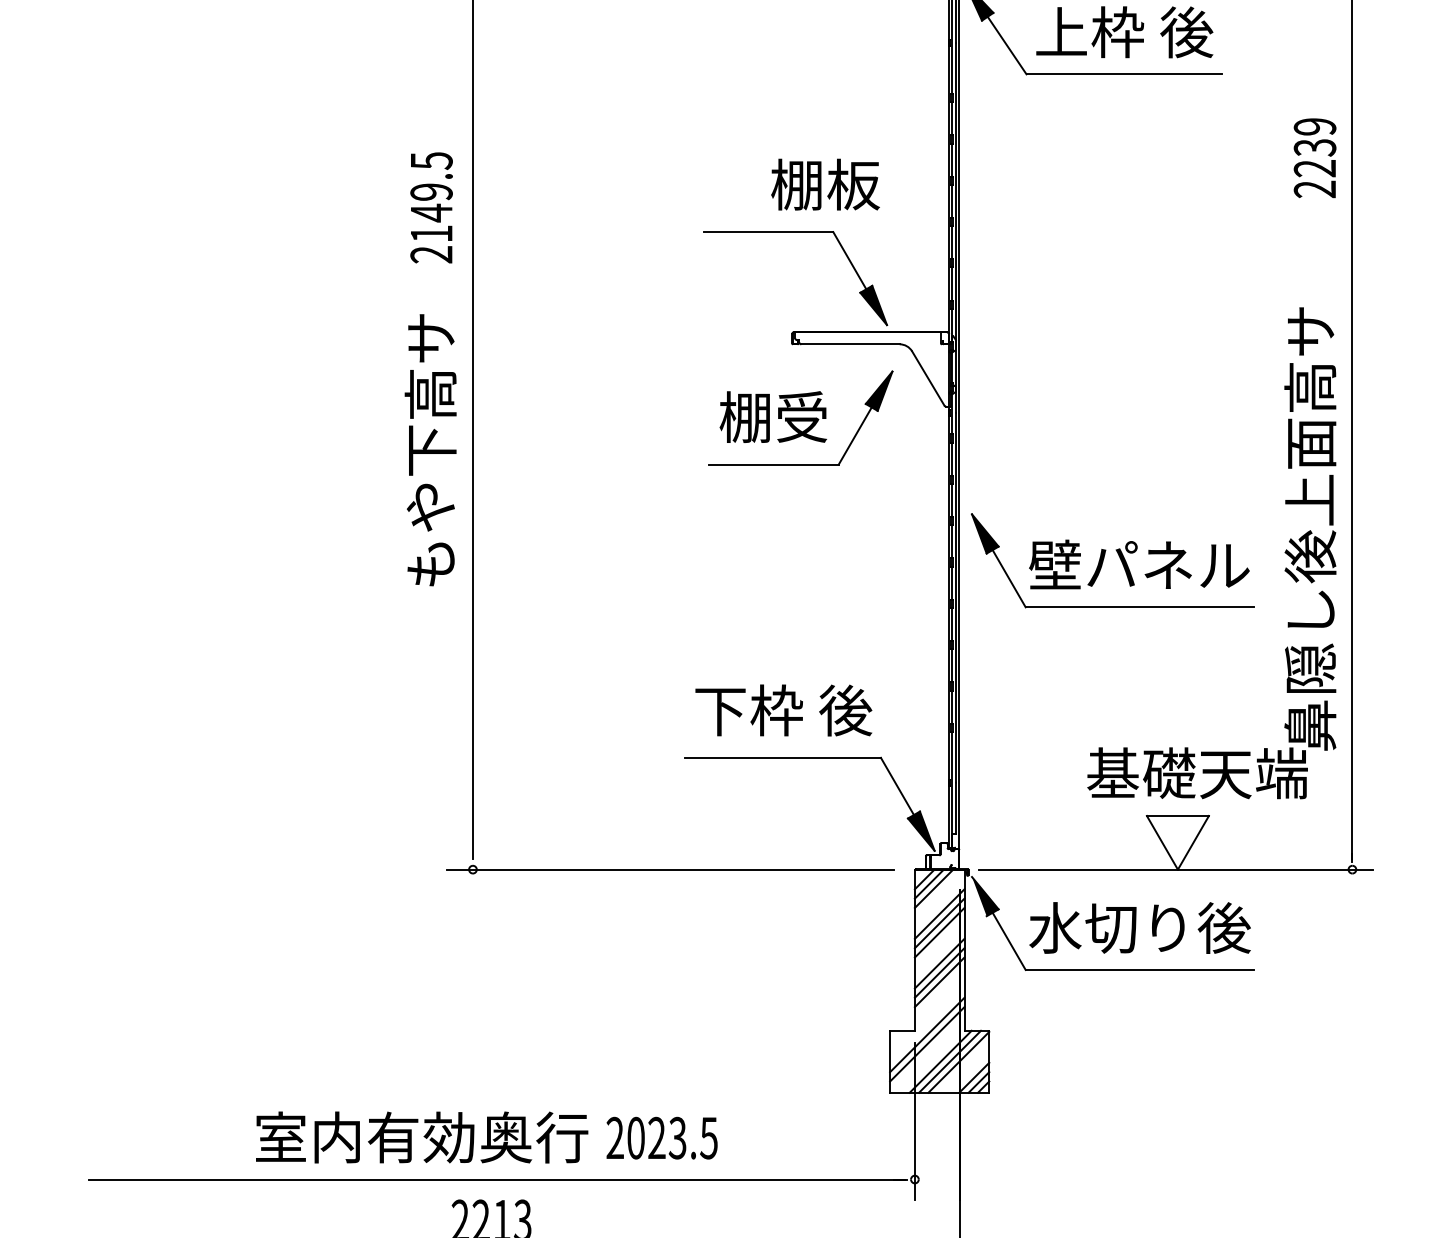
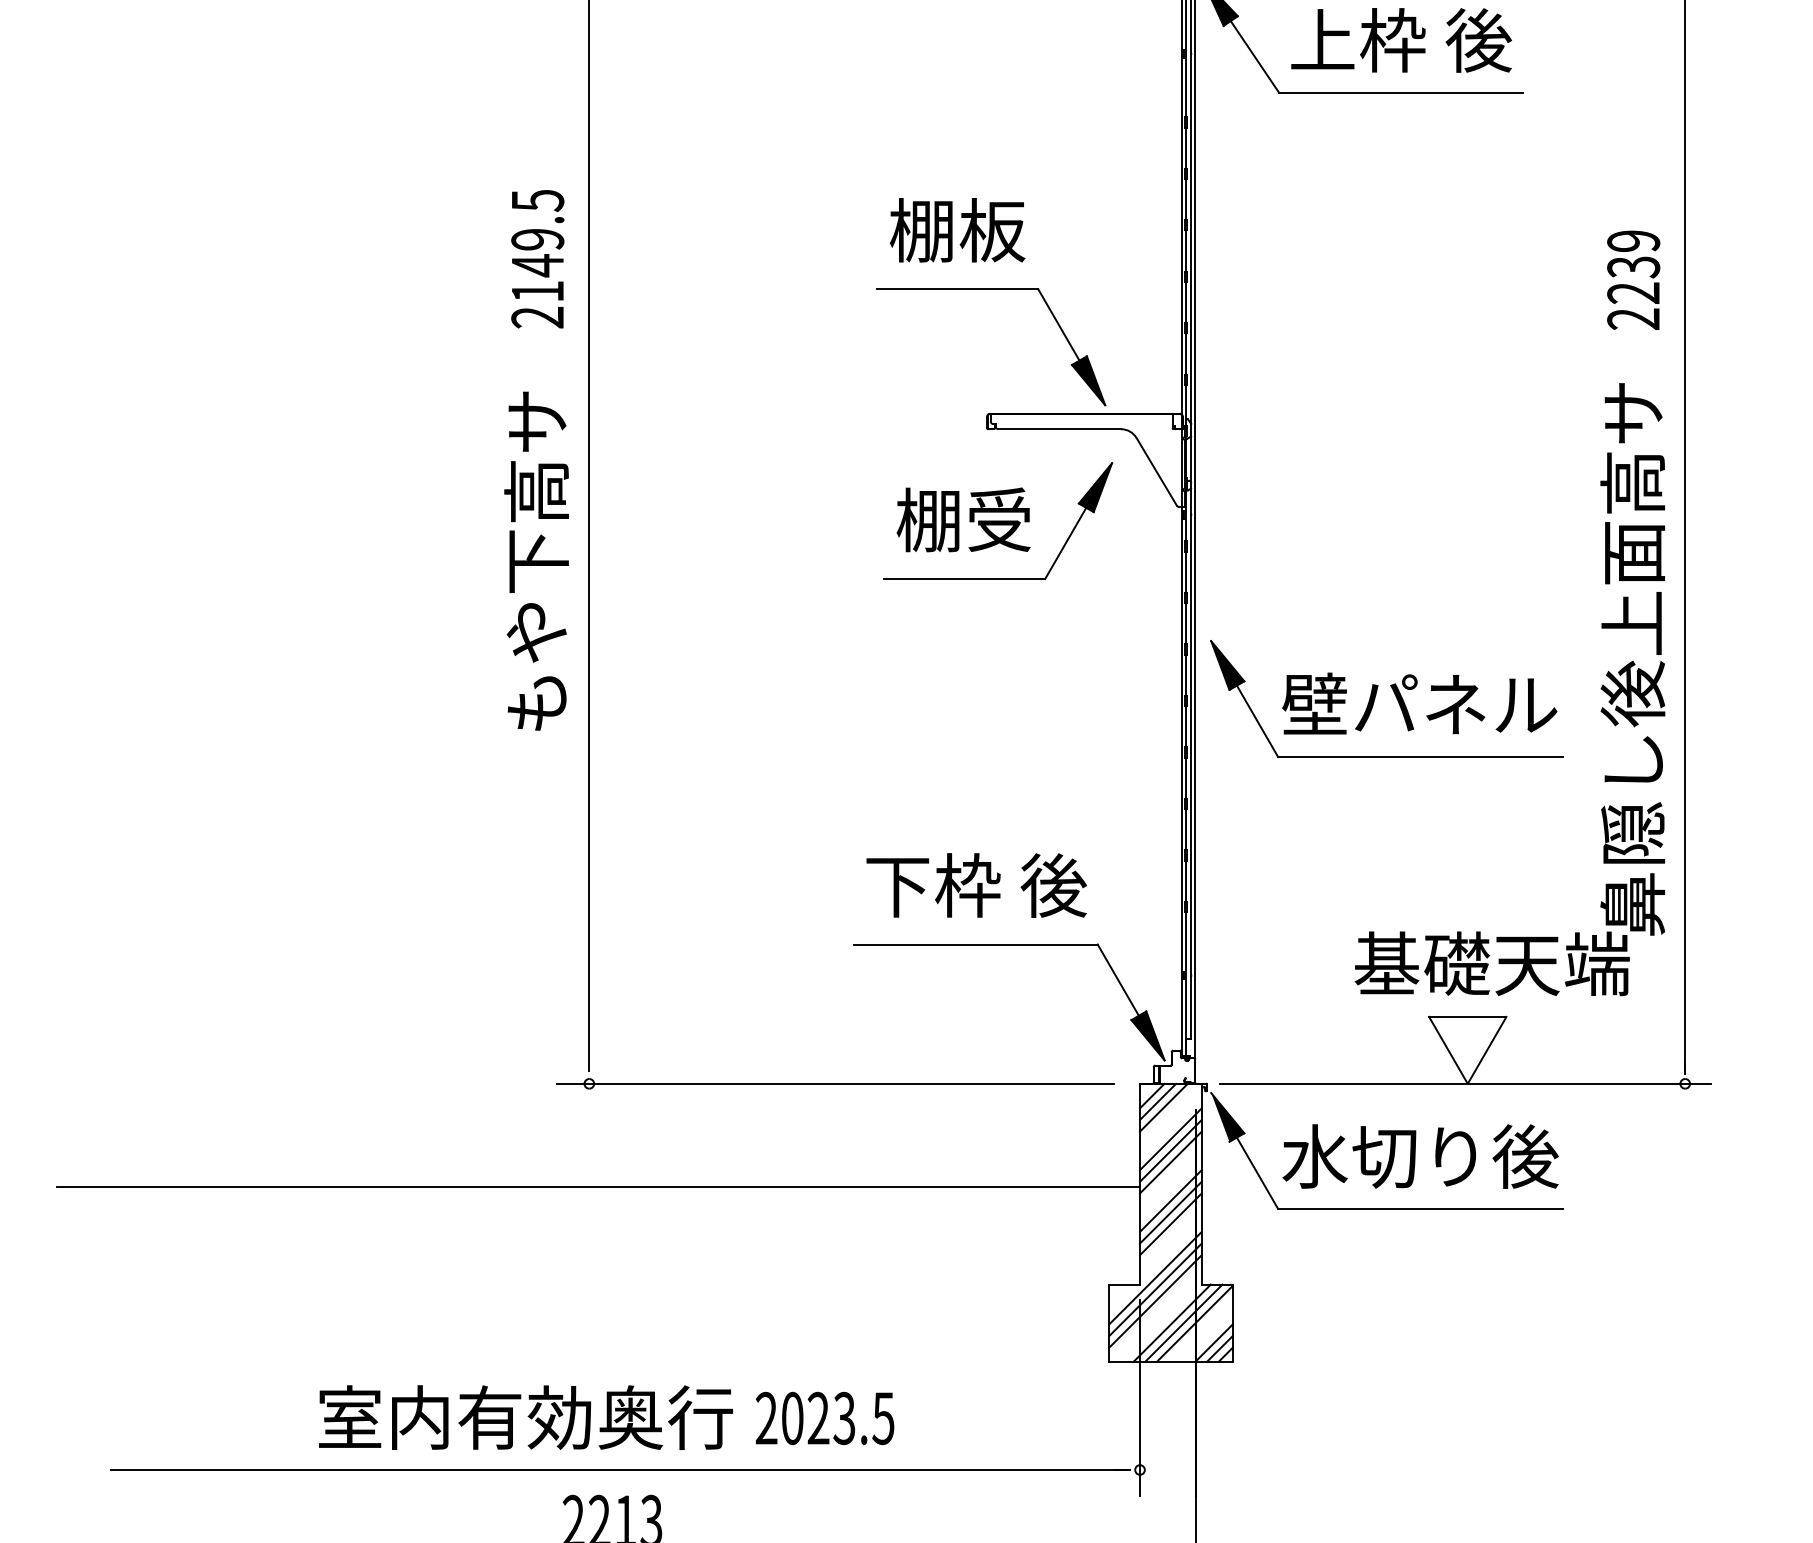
text: (1314, 157) -> (1633, 279), moved
text: (825, 184) -> (957, 230), moved
line: (480, 952) -> (598, 1186), added
line: (927, 1025) -> (1155, 1277), added

